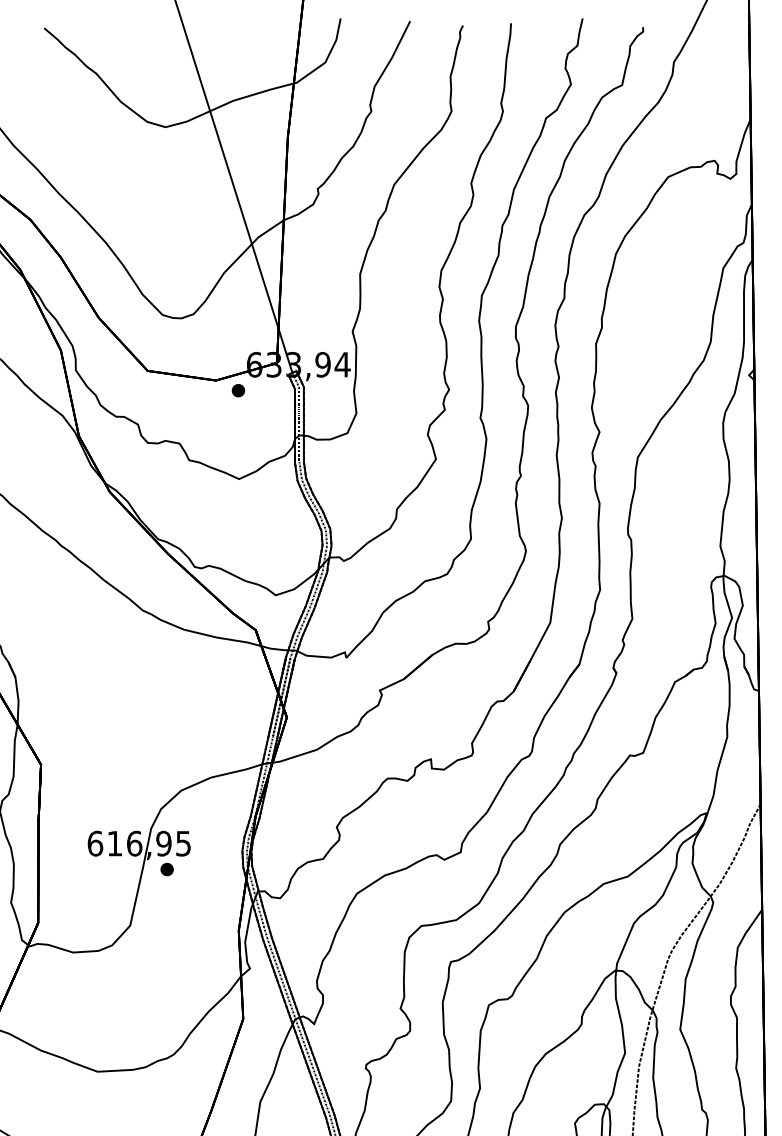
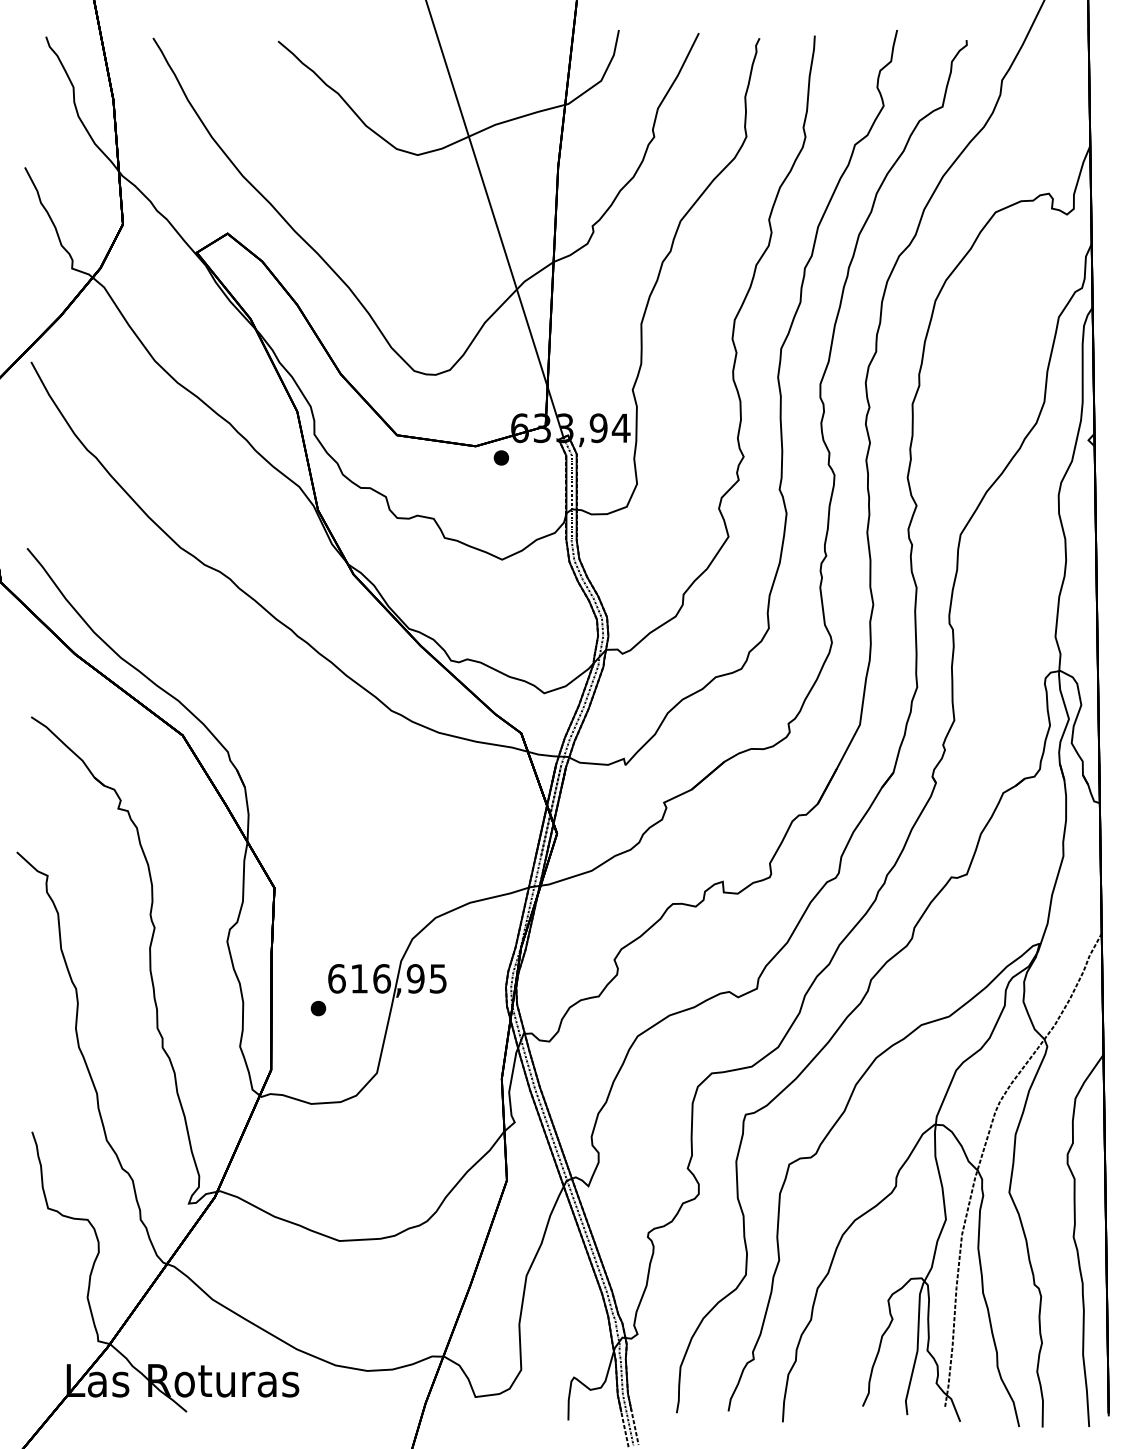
part: (167, 869) -> (318, 1008), moved

